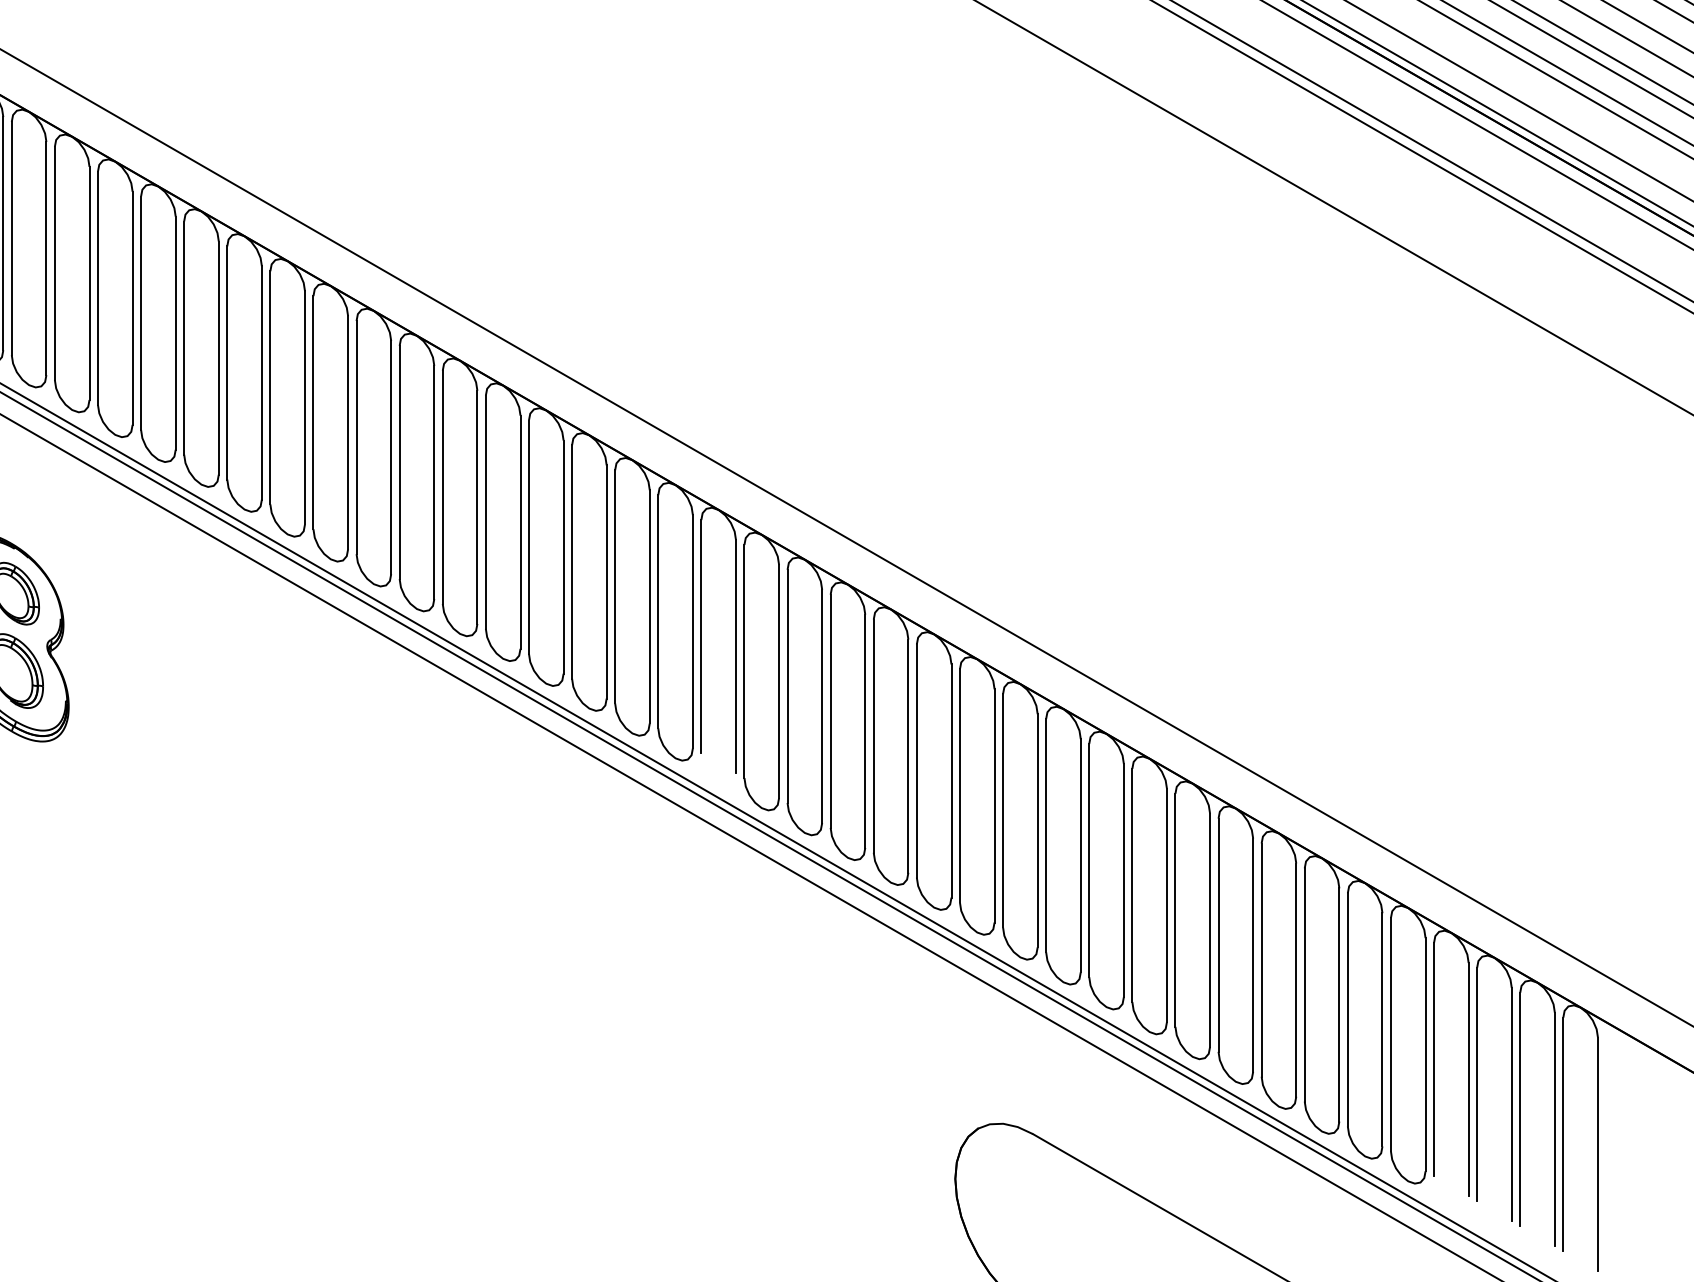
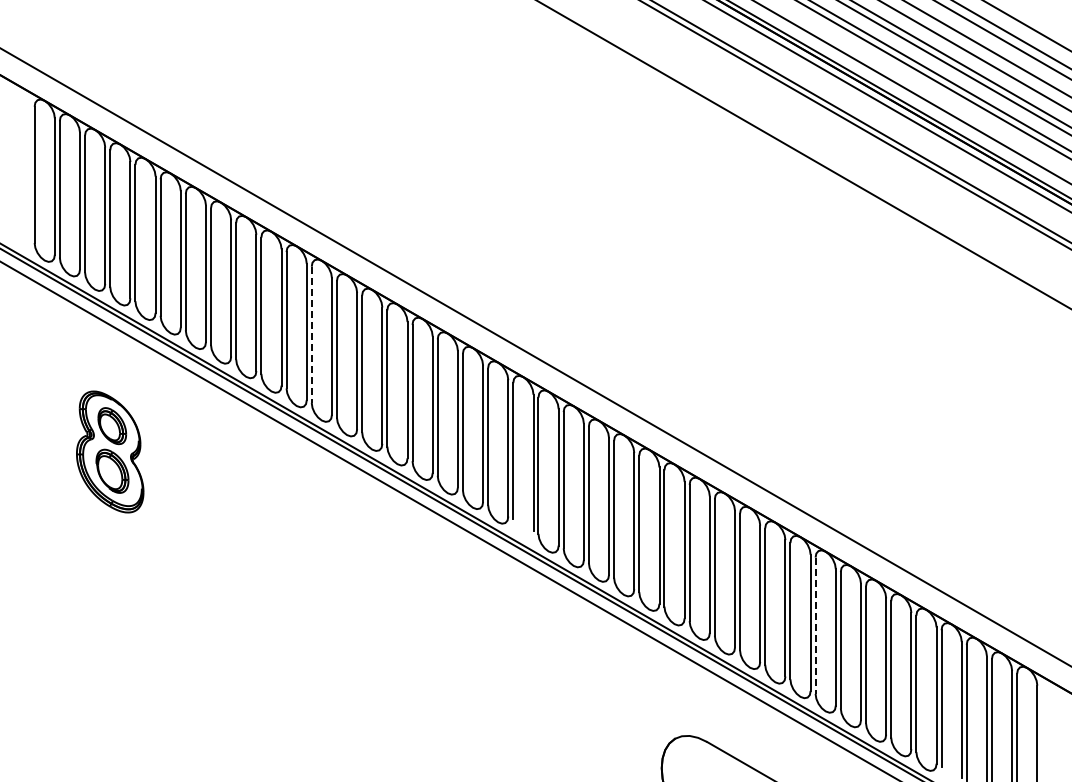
line: (356, 438) -> (311, 335), solid -> dashed
line: (1218, 936) -> (815, 626), solid -> dashed

